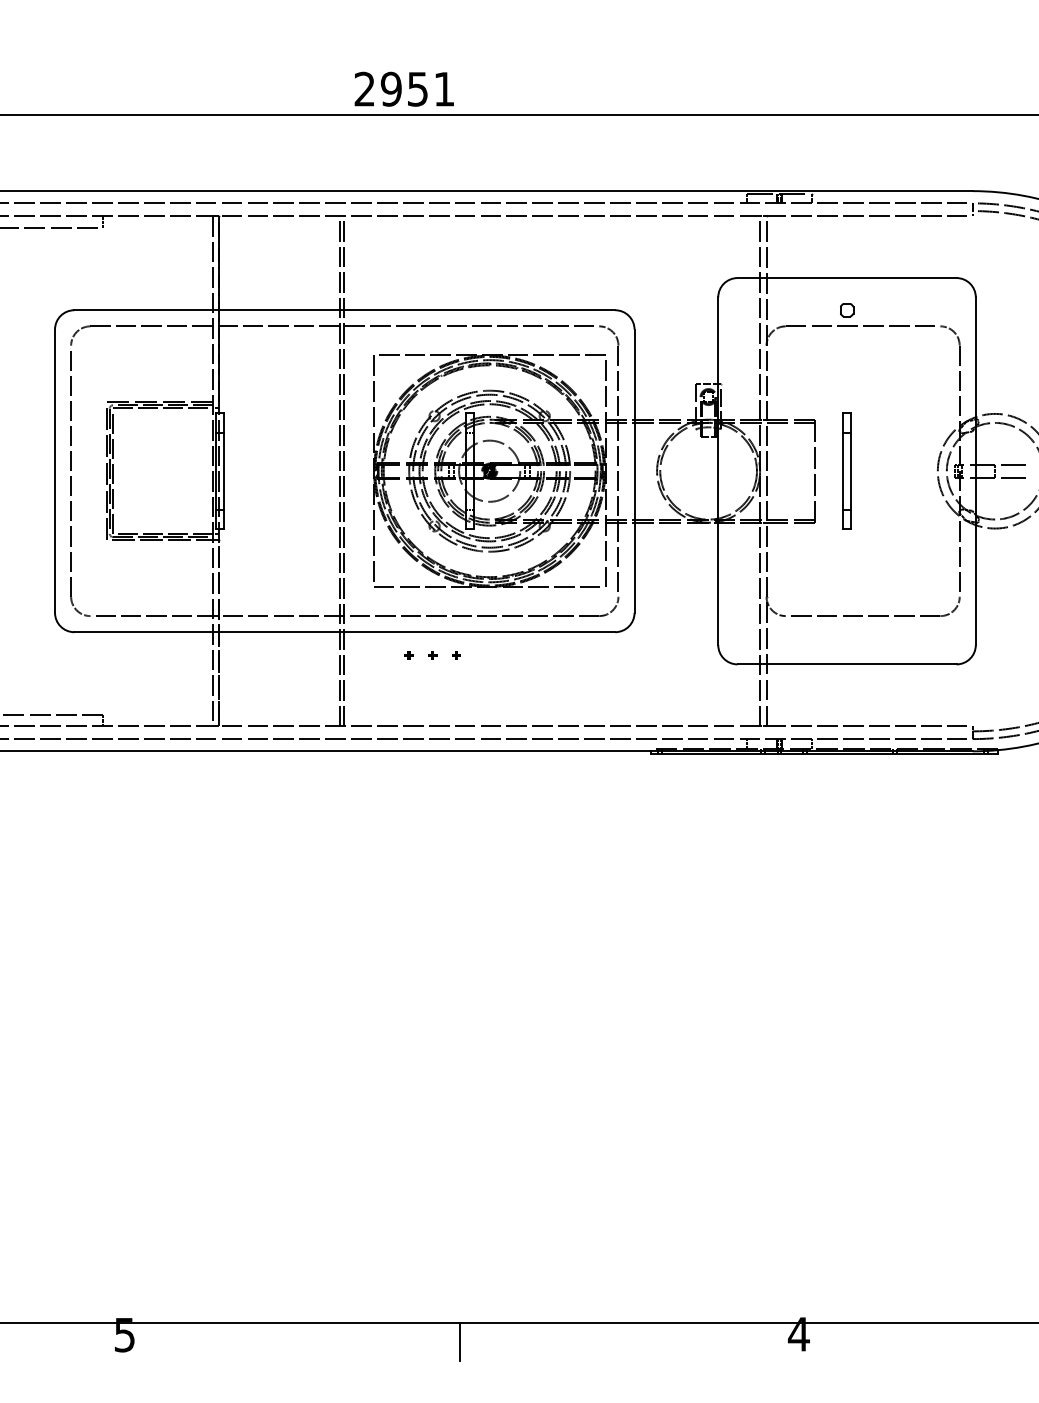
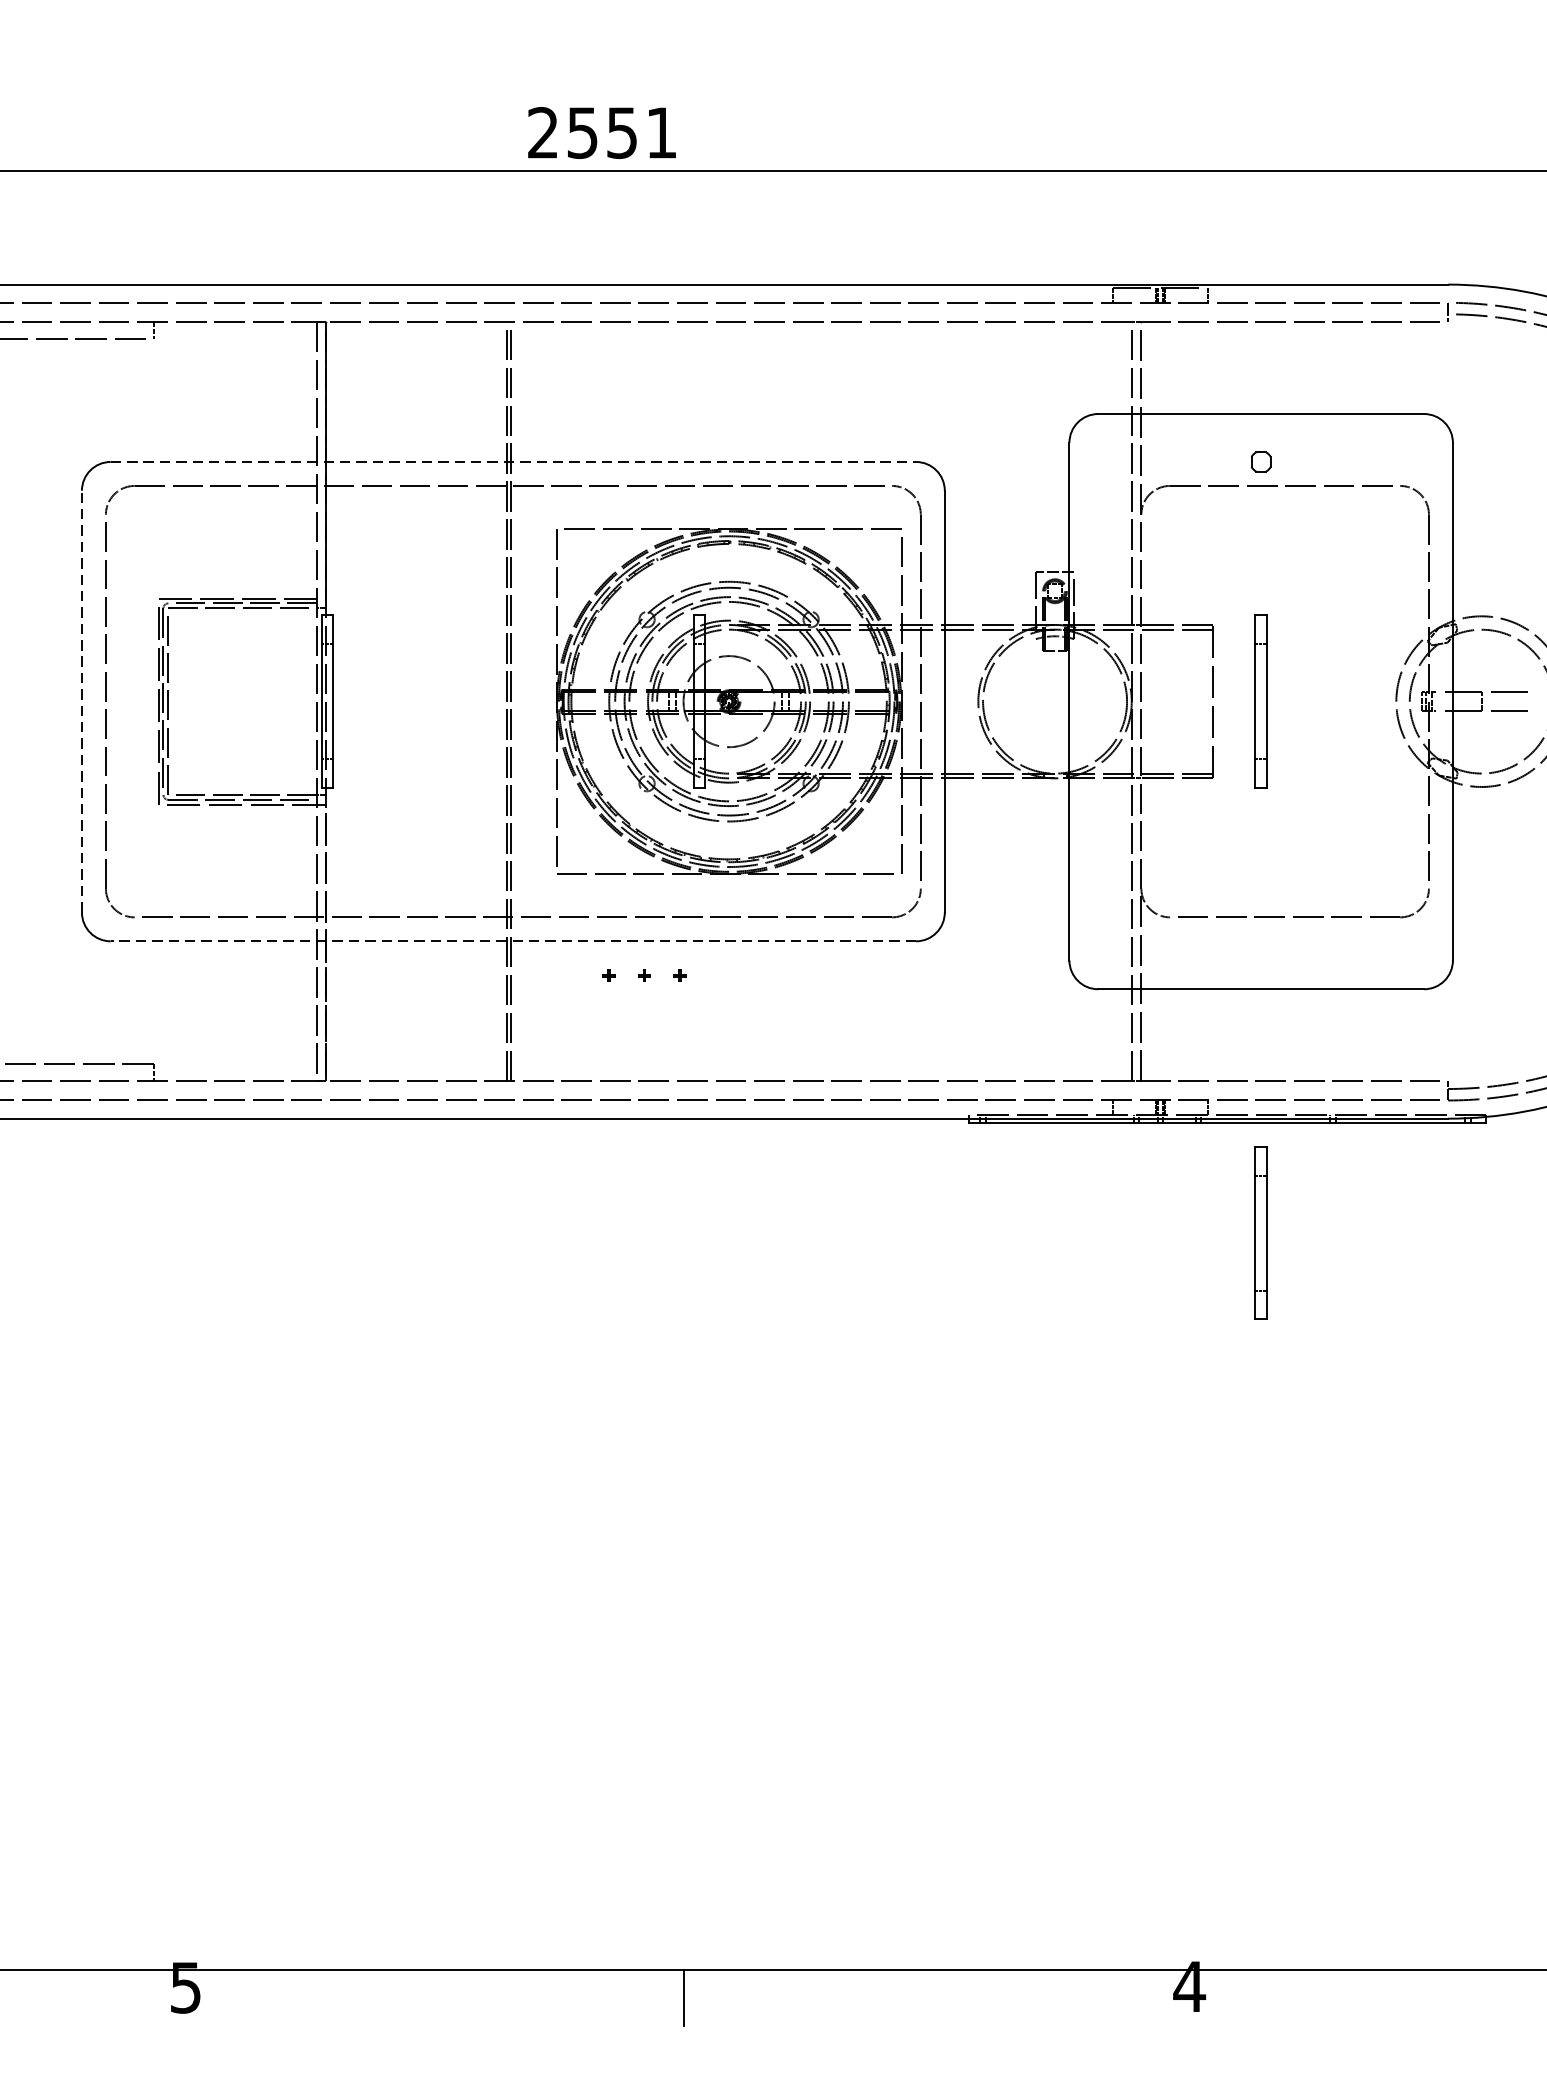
text: (390, 88) -> (581, 131), 2951 -> 2551
line: (345, 310) -> (514, 462), solid -> dashed
line: (55, 471) -> (82, 702), solid -> dashed
line: (344, 632) -> (512, 941), solid -> dashed
part: (846, 827) -> (1260, 1232), added

